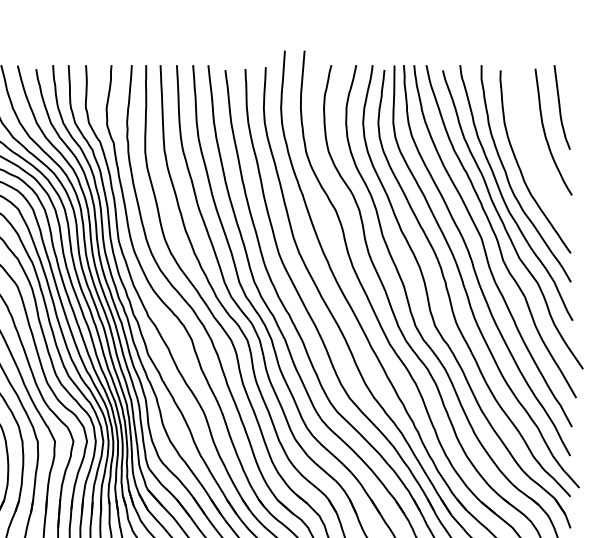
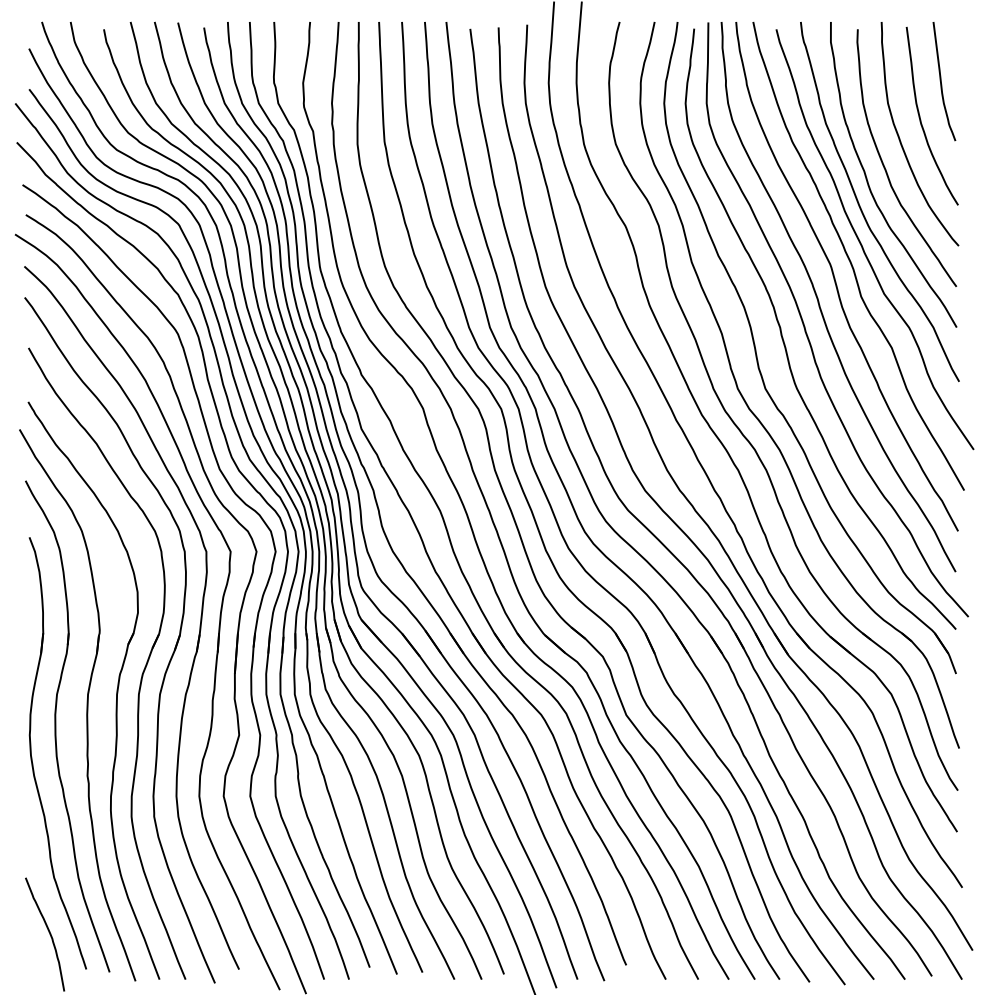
curve: (531, 150) -> (901, 141), added

